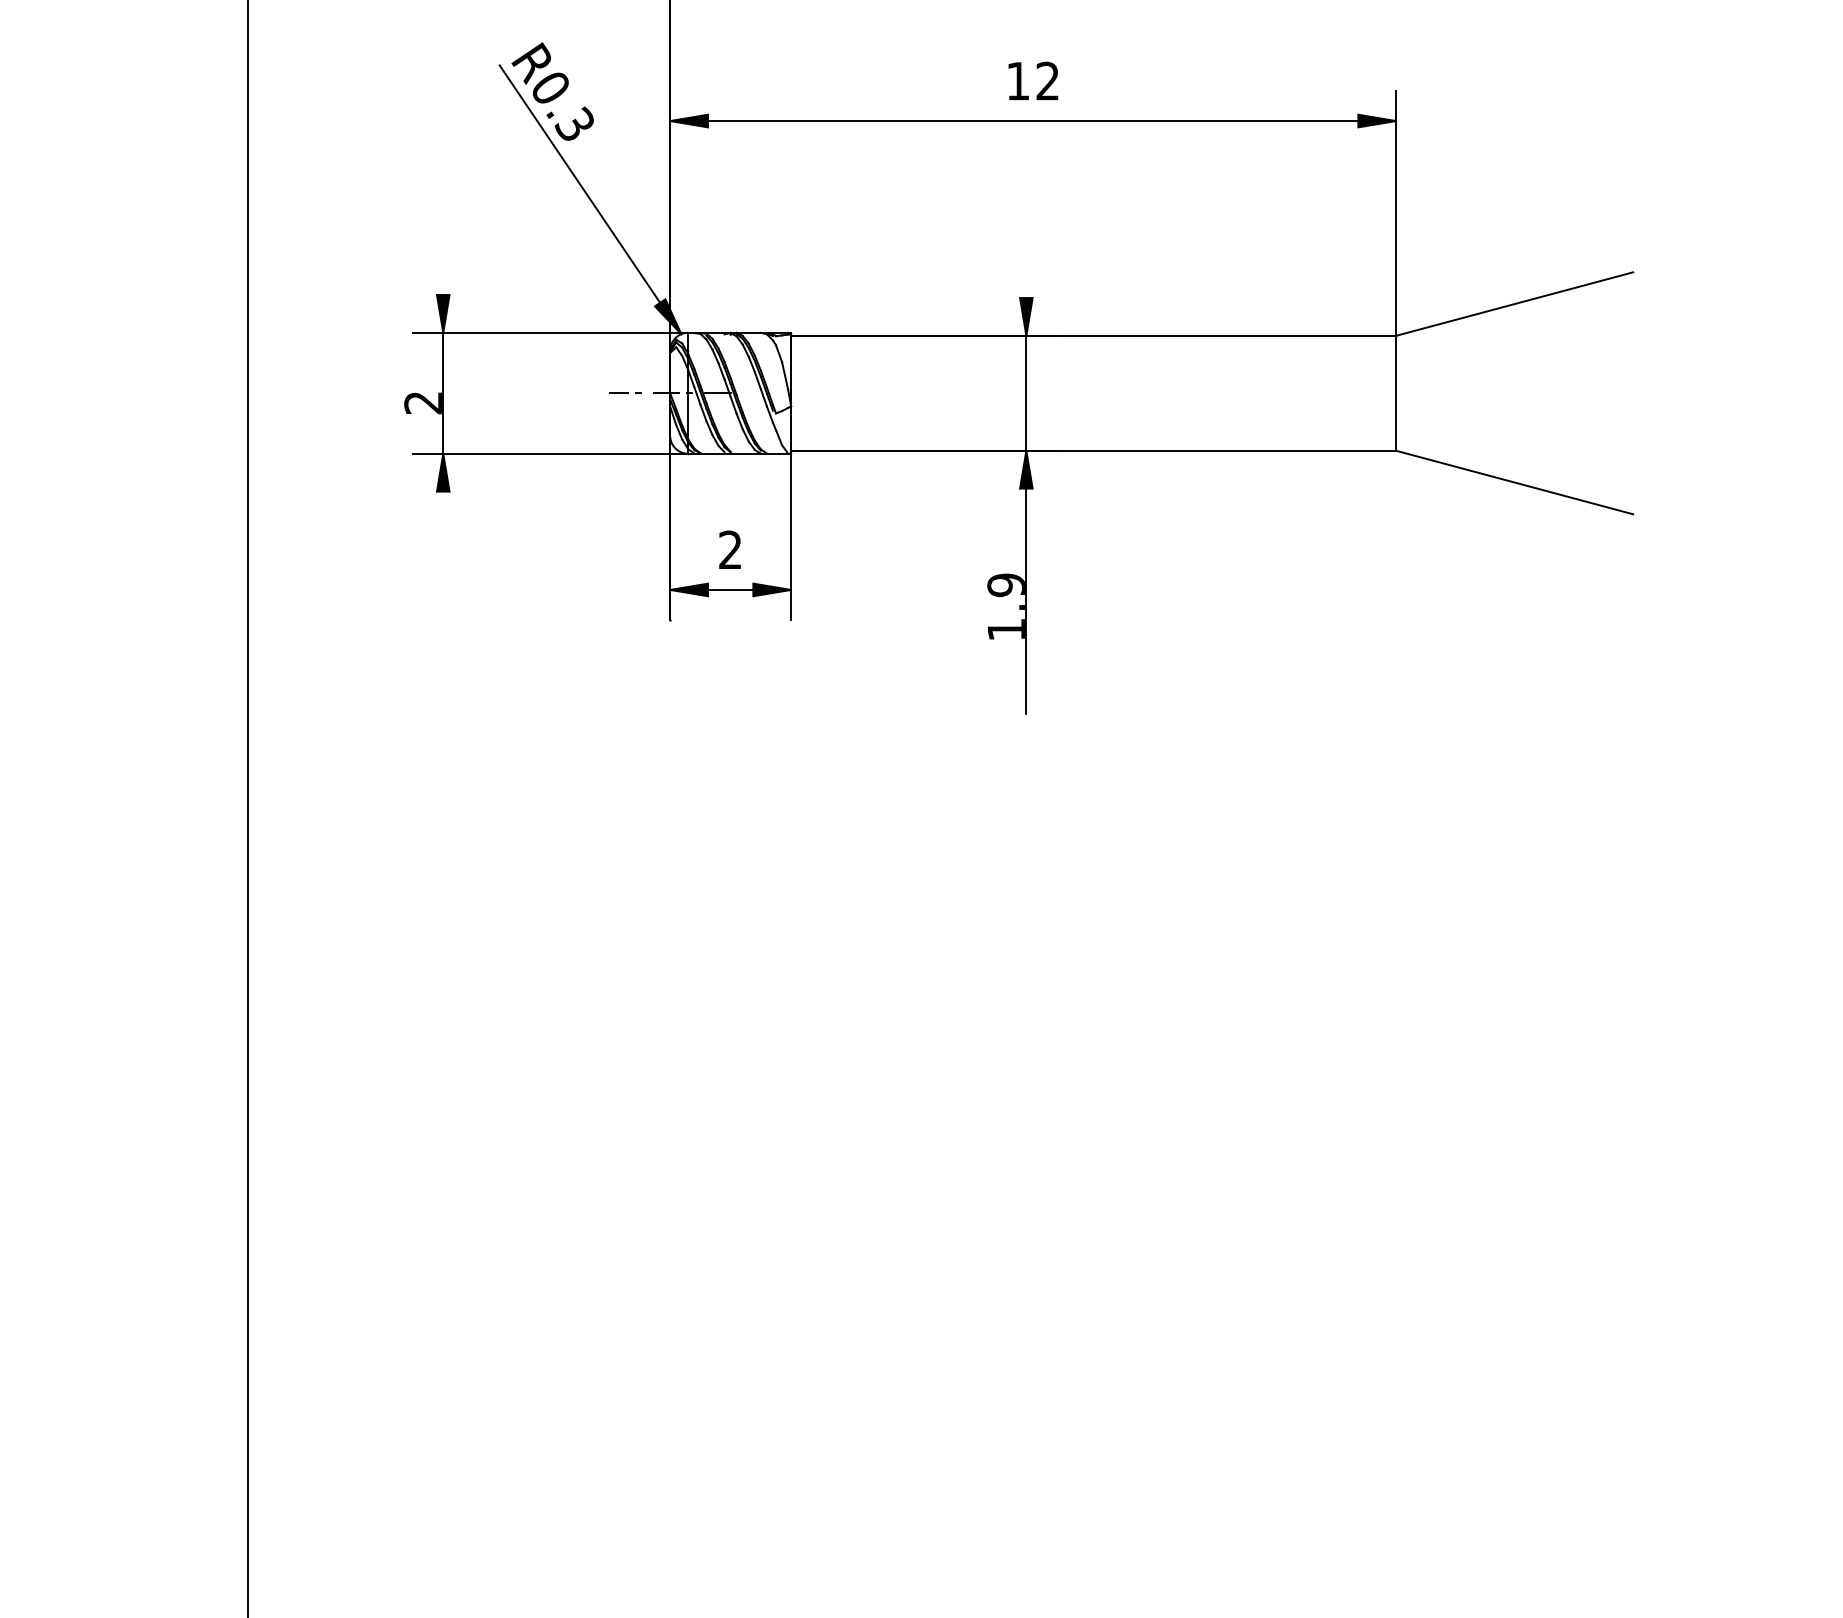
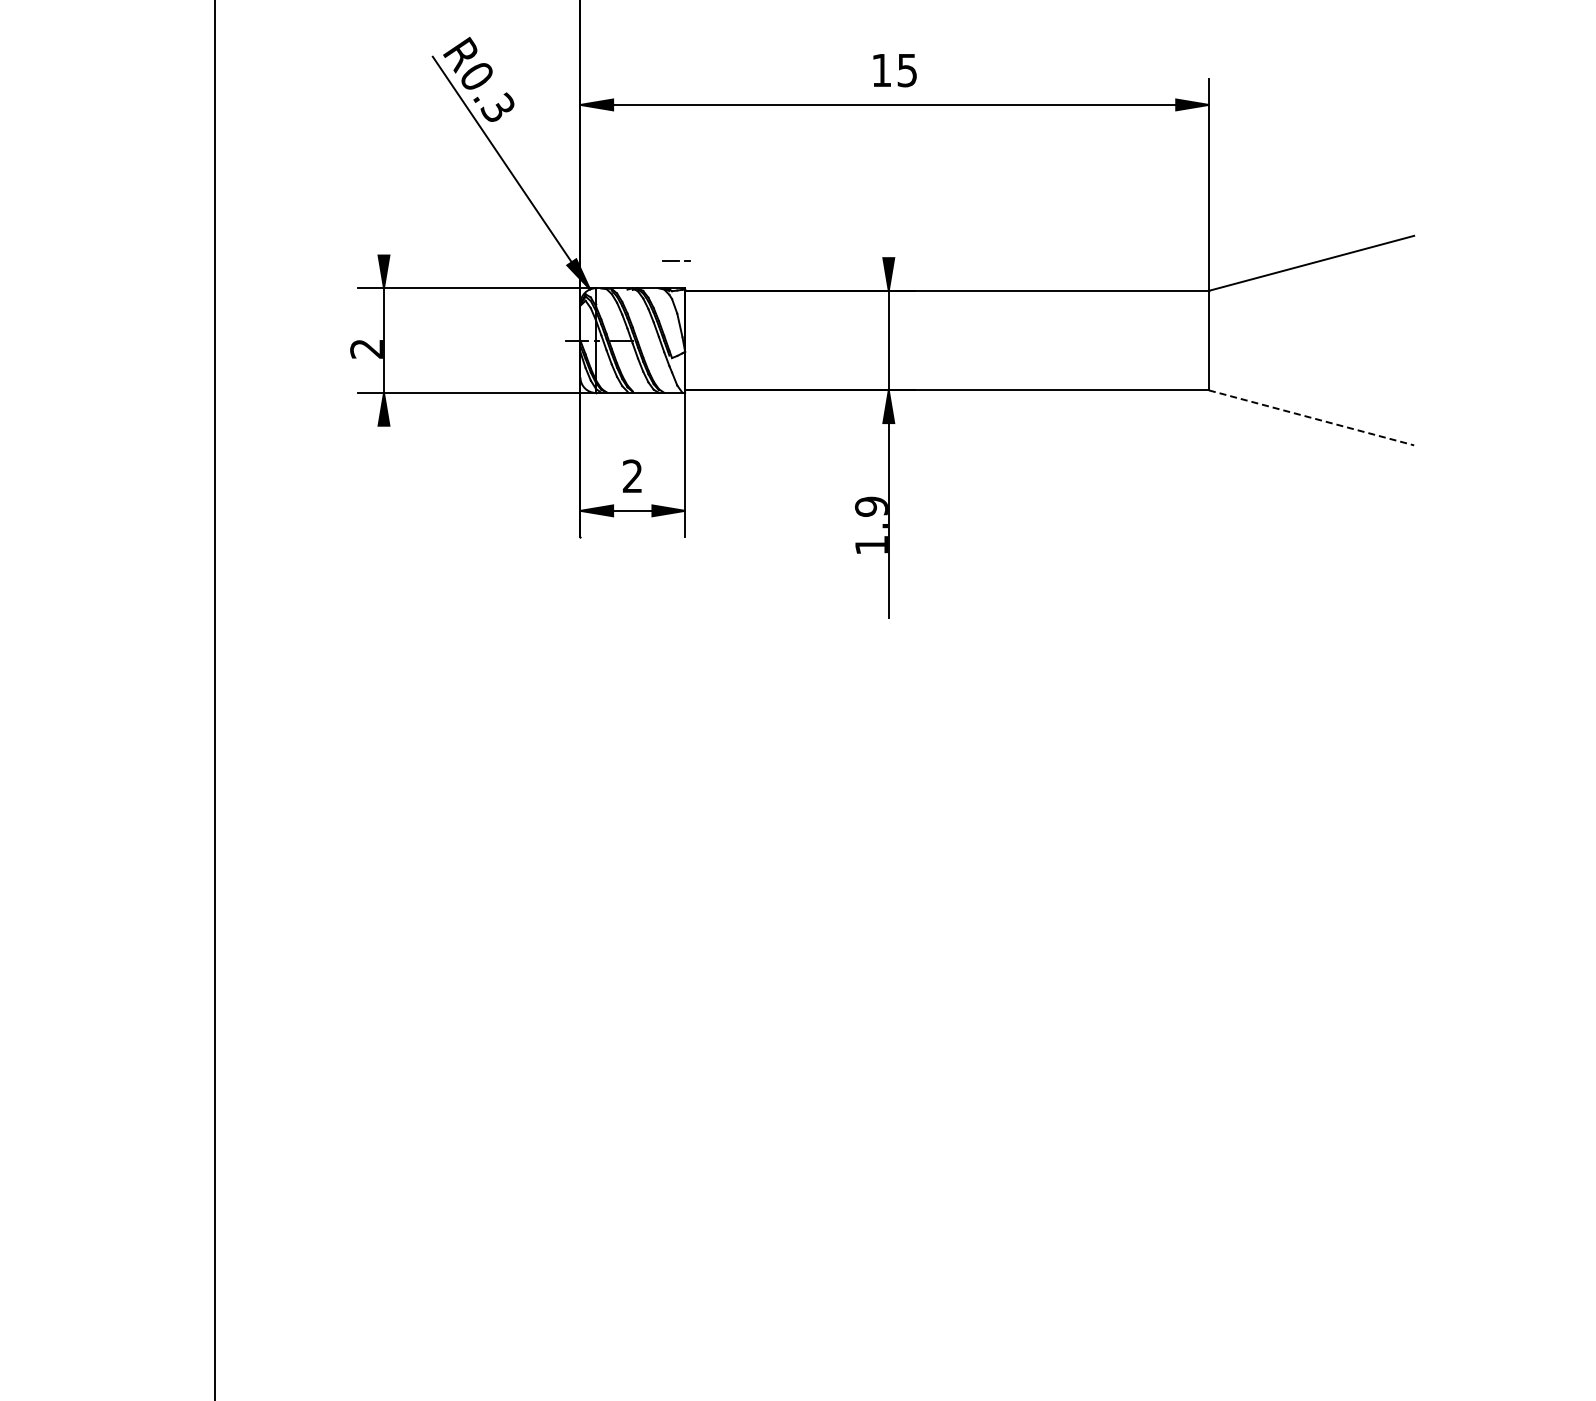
text: (1046, 81) -> (906, 70), 12 -> 15
line: (625, 393) -> (676, 260), moved
line: (1515, 483) -> (1312, 418), solid -> dashed

